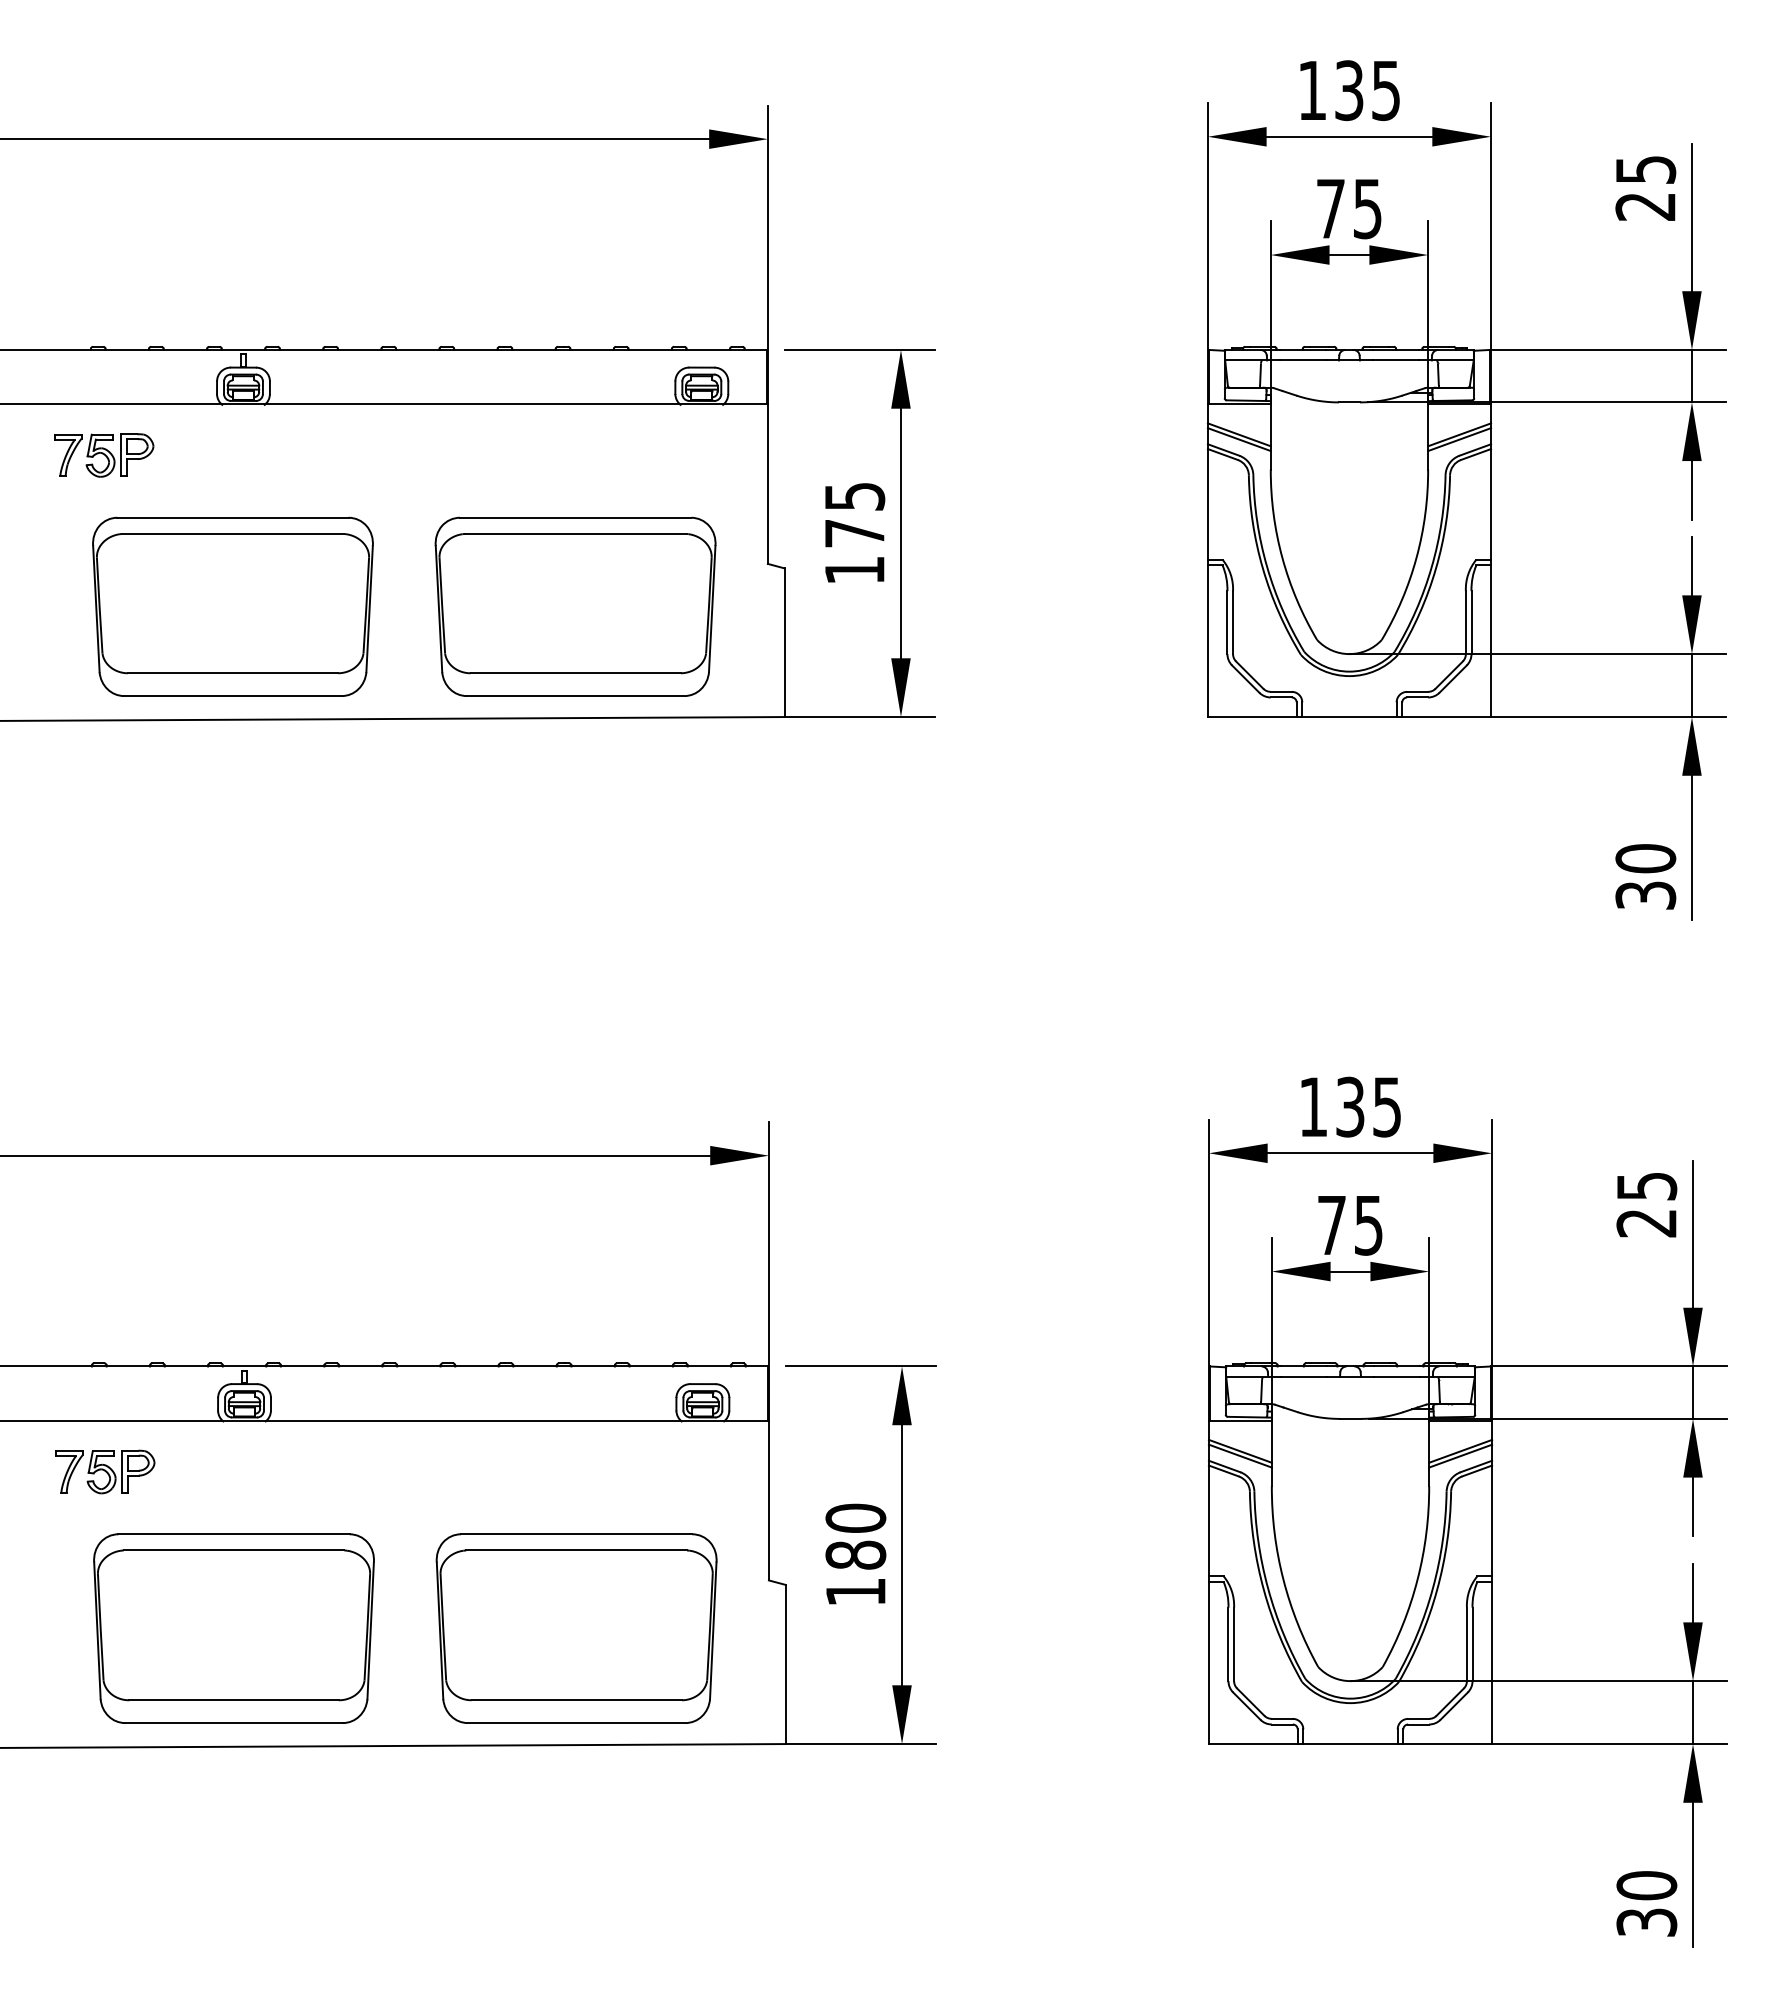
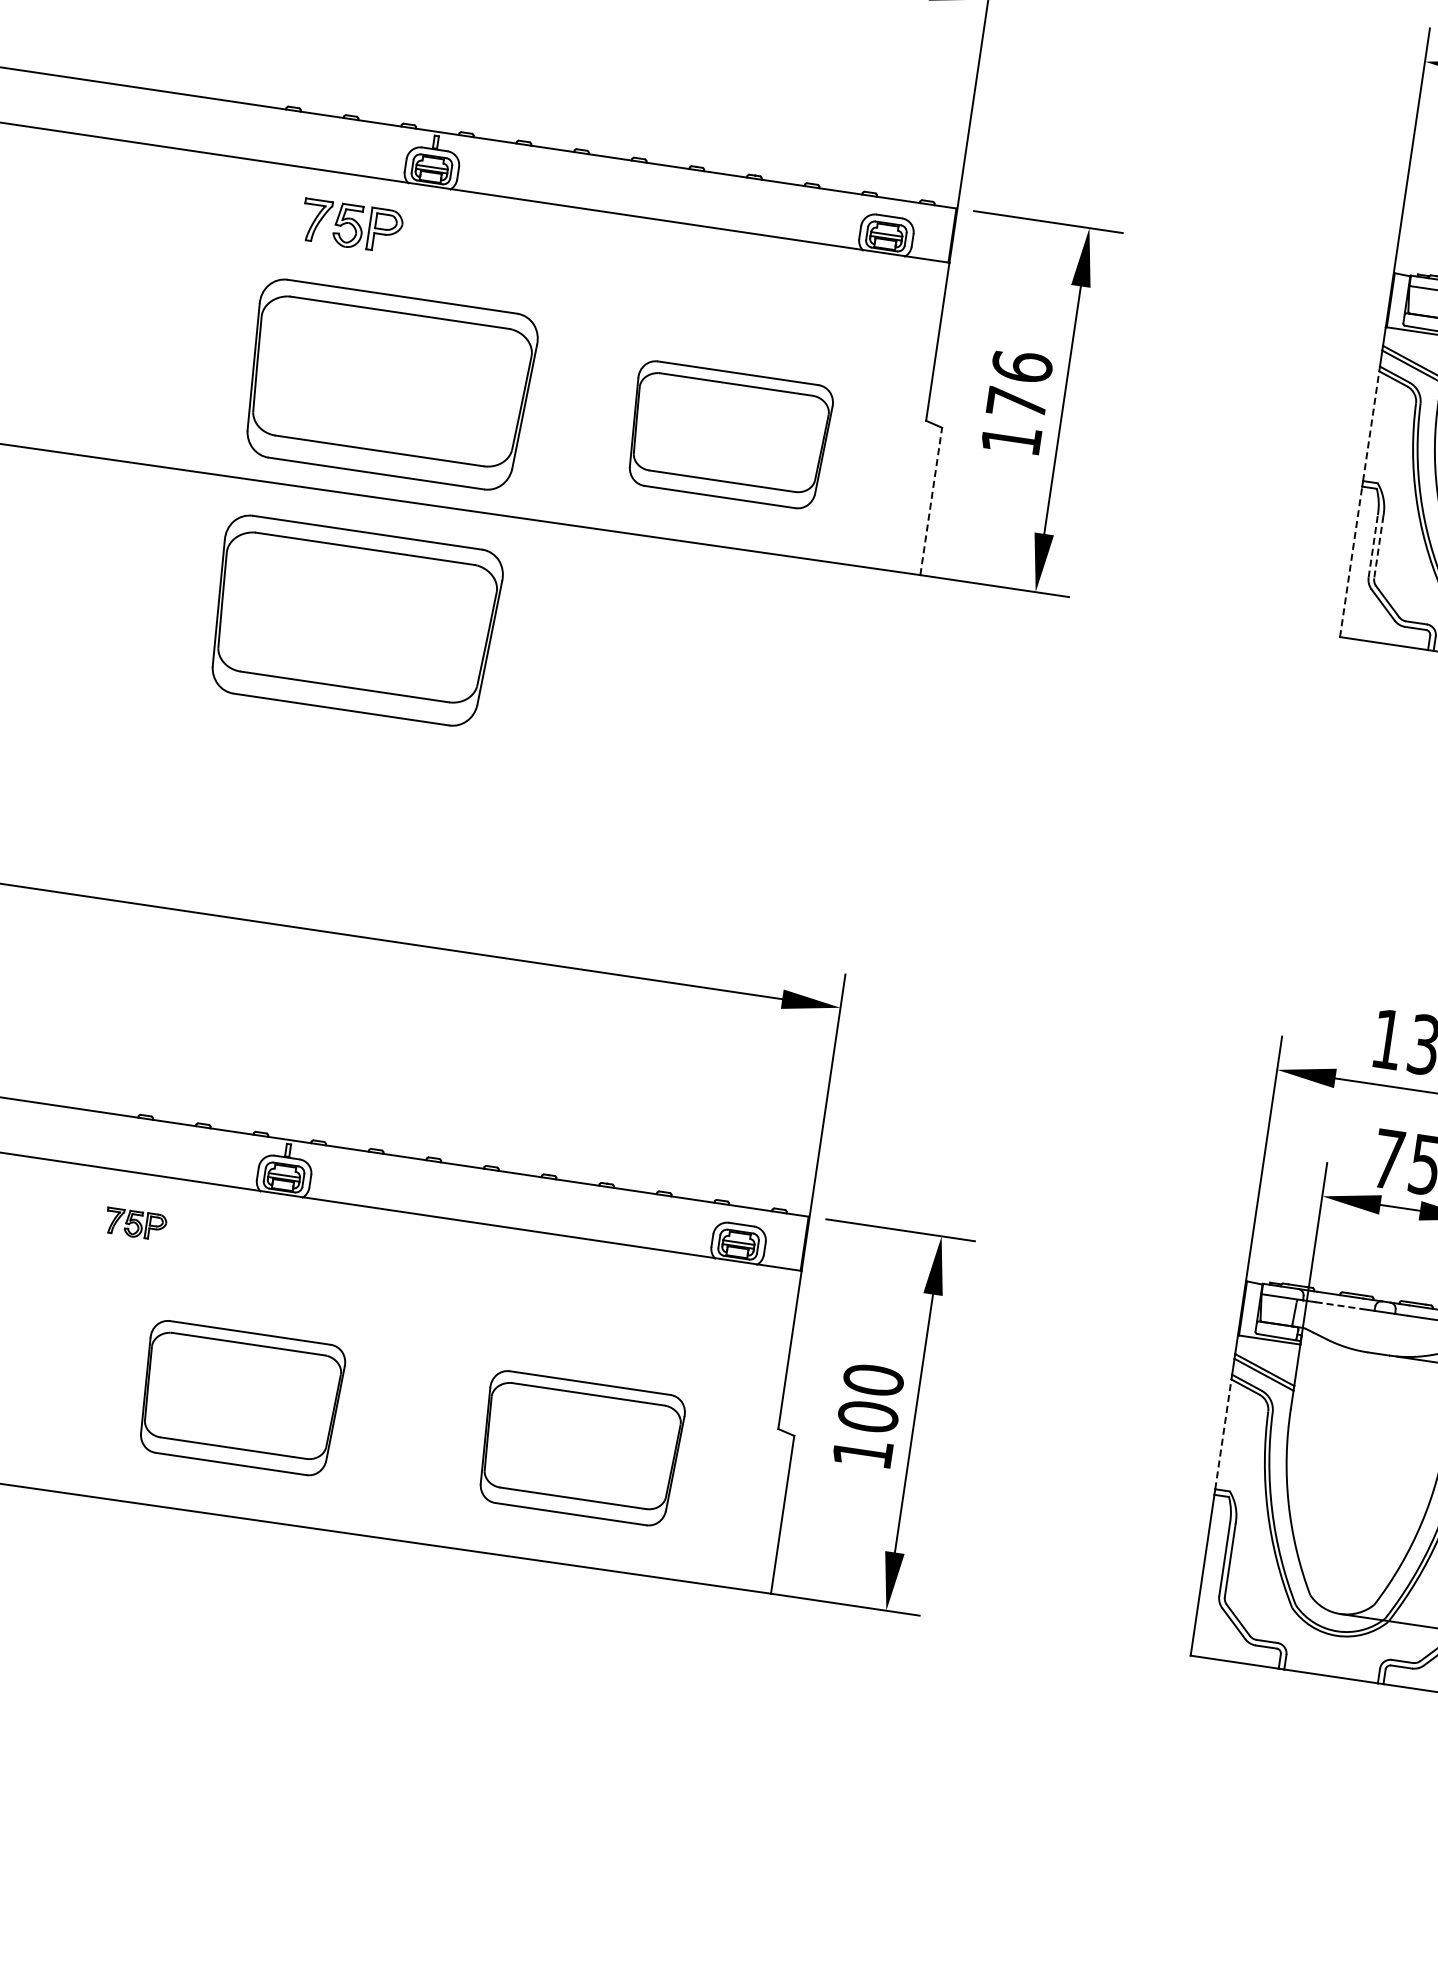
part: (104, 455) -> (352, 226), moved
text: (854, 495) -> (1022, 365), 175 -> 176
line: (1207, 503) -> (1370, 425), solid -> dashed
part: (575, 606) -> (729, 434), size x0.7
line: (1227, 622) -> (1373, 546), solid -> dashed
line: (1233, 623) -> (1379, 548), solid -> dashed
line: (1207, 641) -> (1350, 562), solid -> dashed
line: (784, 642) -> (931, 501), solid -> dashed
part: (232, 844) -> (354, 620), added
line: (1304, 1376) -> (1339, 1305), solid -> dashed
part: (105, 1471) -> (136, 1223), size x0.6
line: (1208, 1520) -> (1222, 1433), solid -> dashed
text: (855, 1554) -> (867, 1415), 180 -> 100
part: (233, 1628) -> (240, 1398), size x0.7
part: (576, 1628) -> (580, 1448), size x0.7

